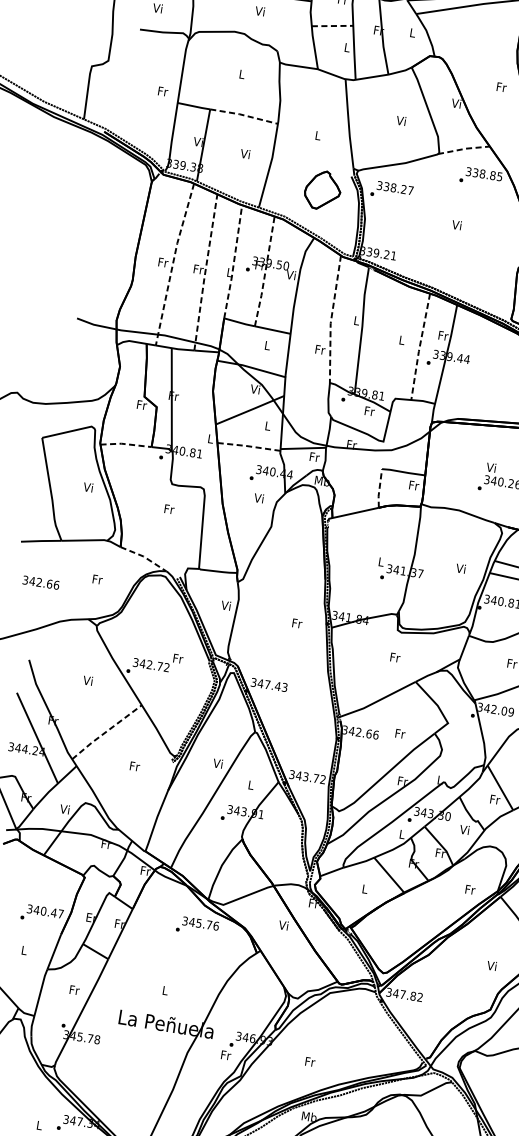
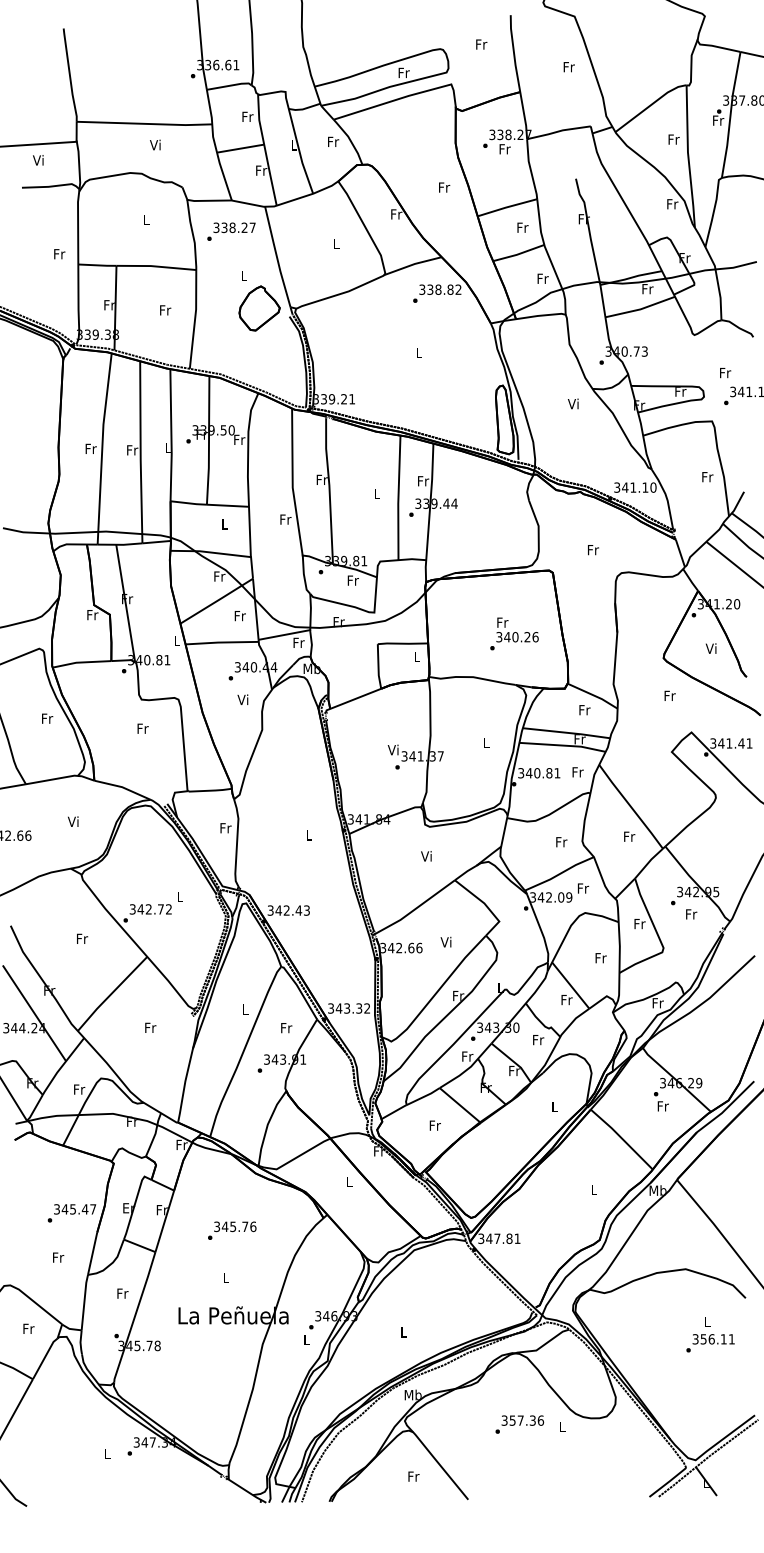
line: (332, 25) -> (240, 148), dashed -> solid
text: (379, 30) -> (294, 145), Fr -> L
text: (413, 32) -> (333, 141), L -> Fr
text: (347, 47) -> (261, 170), L -> Fr
text: (457, 102) -> (396, 213), Vi -> Fr
line: (243, 115) -> (155, 266), dashed -> solid
text: (400, 120) -> (335, 243), Vi -> L
text: (198, 141) -> (108, 304), Vi -> Fr
line: (464, 148) -> (413, 264), dashed -> solid
text: (246, 153) -> (165, 309), Vi -> Fr
text: (499, 176) -> (458, 289), 338.85 -> 338.82
part: (322, 190) -> (259, 308), moved
text: (392, 190) -> (231, 231), moved
text: (456, 224) -> (418, 352), Vi -> L
line: (173, 263) -> (102, 448), dashed -> solid
line: (233, 263) -> (171, 436), dashed -> solid
line: (265, 271) -> (209, 440), dashed -> solid
line: (205, 273) -> (140, 453), dashed -> solid
text: (291, 274) -> (239, 439), Vi -> Fr
line: (331, 319) -> (292, 483), dashed -> solid
text: (356, 320) -> (321, 479), L -> Fr
line: (419, 347) -> (398, 498), dashed -> solid
text: (255, 389) -> (219, 576), Vi -> Fr
text: (267, 426) -> (239, 616), L -> Fr
line: (125, 444) -> (81, 662), dashed -> solid
line: (247, 446) -> (220, 642), dashed -> solid
text: (491, 467) -> (502, 622), Vi -> Fr
text: (414, 485) -> (417, 657), Fr -> L
text: (89, 487) -> (47, 718), Vi -> Fr
line: (379, 488) -> (378, 666), dashed -> solid
line: (144, 556) -> (123, 787), dashed -> solid
text: (380, 561) -> (392, 749), L -> Vi
text: (460, 568) -> (485, 742), Vi -> L
text: (97, 579) -> (73, 821), Fr -> Vi
text: (226, 605) -> (225, 827), Vi -> Fr
text: (297, 623) -> (309, 835), Fr -> L
text: (394, 657) -> (426, 856), Fr -> Vi
text: (178, 658) -> (180, 897), Fr -> L
text: (88, 680) -> (82, 938), Vi -> Fr
text: (267, 684) -> (286, 910), 347.43 -> 342.43
line: (106, 731) -> (111, 993), dashed -> solid
text: (400, 733) -> (446, 941), Fr -> Vi
text: (217, 763) -> (244, 1009), Vi -> L
text: (316, 778) -> (359, 1008), 343.72 -> 343.32
text: (251, 785) -> (286, 1028), L -> Fr
text: (65, 809) -> (79, 1089), Vi -> Fr
text: (465, 829) -> (538, 1039), Vi -> Fr
text: (402, 834) -> (467, 1056), L -> Fr
text: (364, 889) -> (434, 1125), L -> Fr
text: (469, 890) -> (554, 1107), Fr -> L
text: (43, 911) -> (73, 1209), 340.47 -> 345.47
text: (283, 925) -> (348, 1181), Vi -> L
text: (197, 926) -> (232, 1230), moved
text: (24, 950) -> (58, 1257), L -> Fr
text: (491, 965) -> (593, 1189), Vi -> L
text: (420, 997) -> (517, 1238), 347.82 -> 347.81
text: (225, 1055) -> (306, 1340), Fr -> L
text: (309, 1061) -> (403, 1332), Fr -> L

